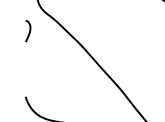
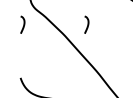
curve: (108, 30) -> (87, 24), added

